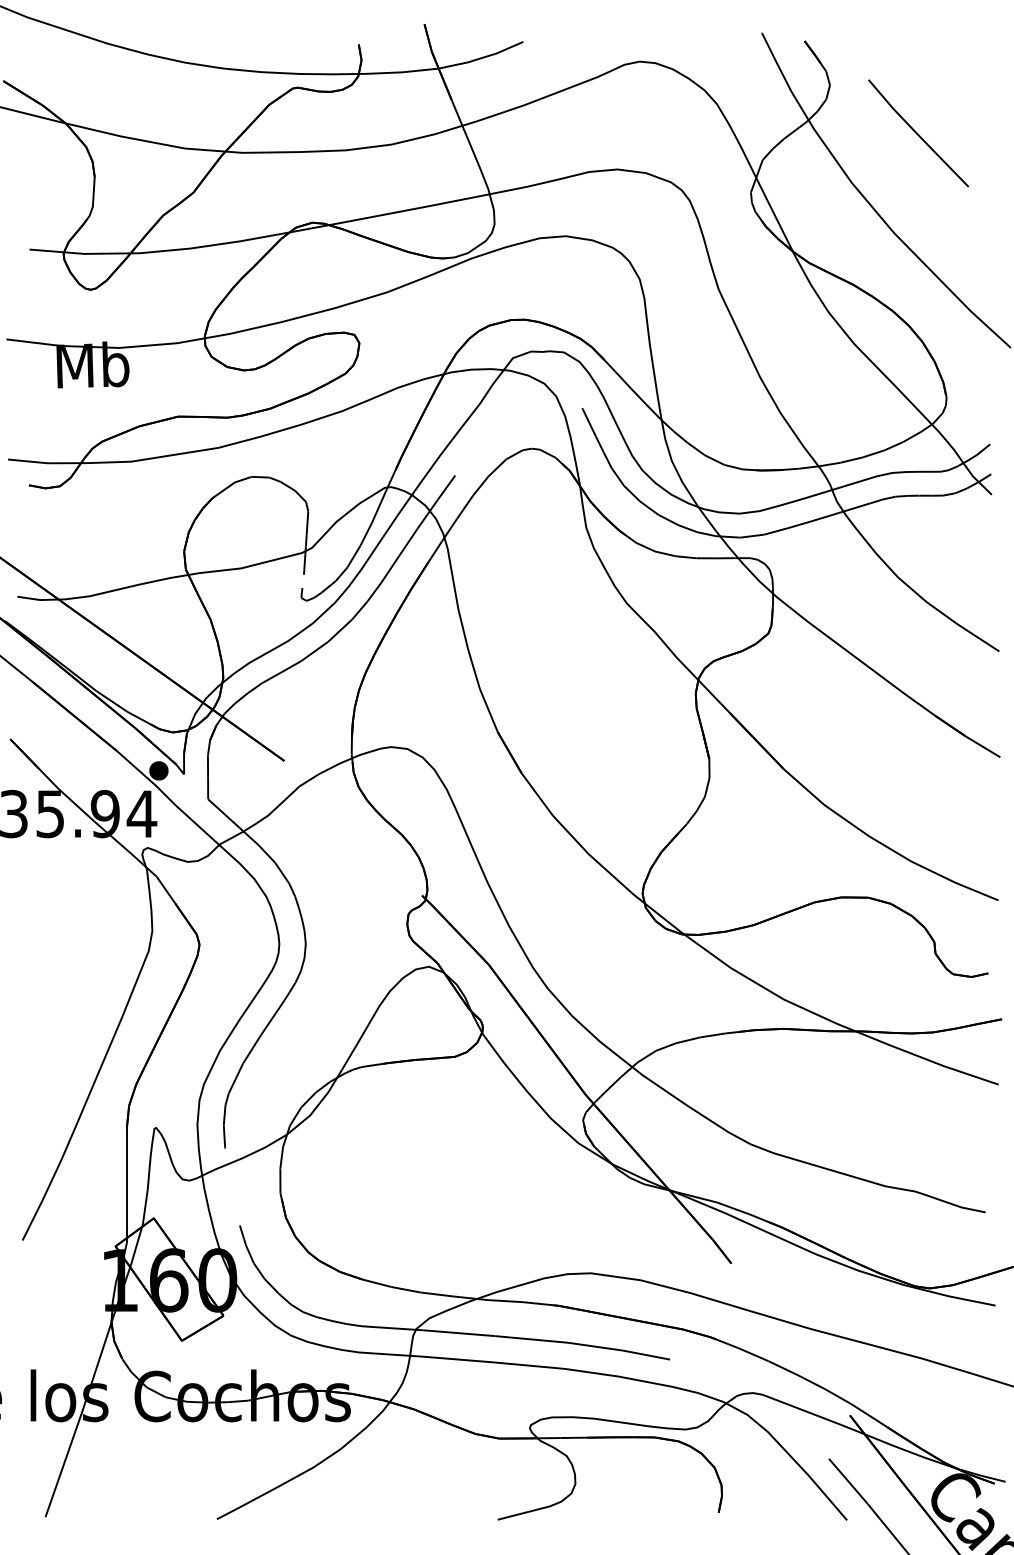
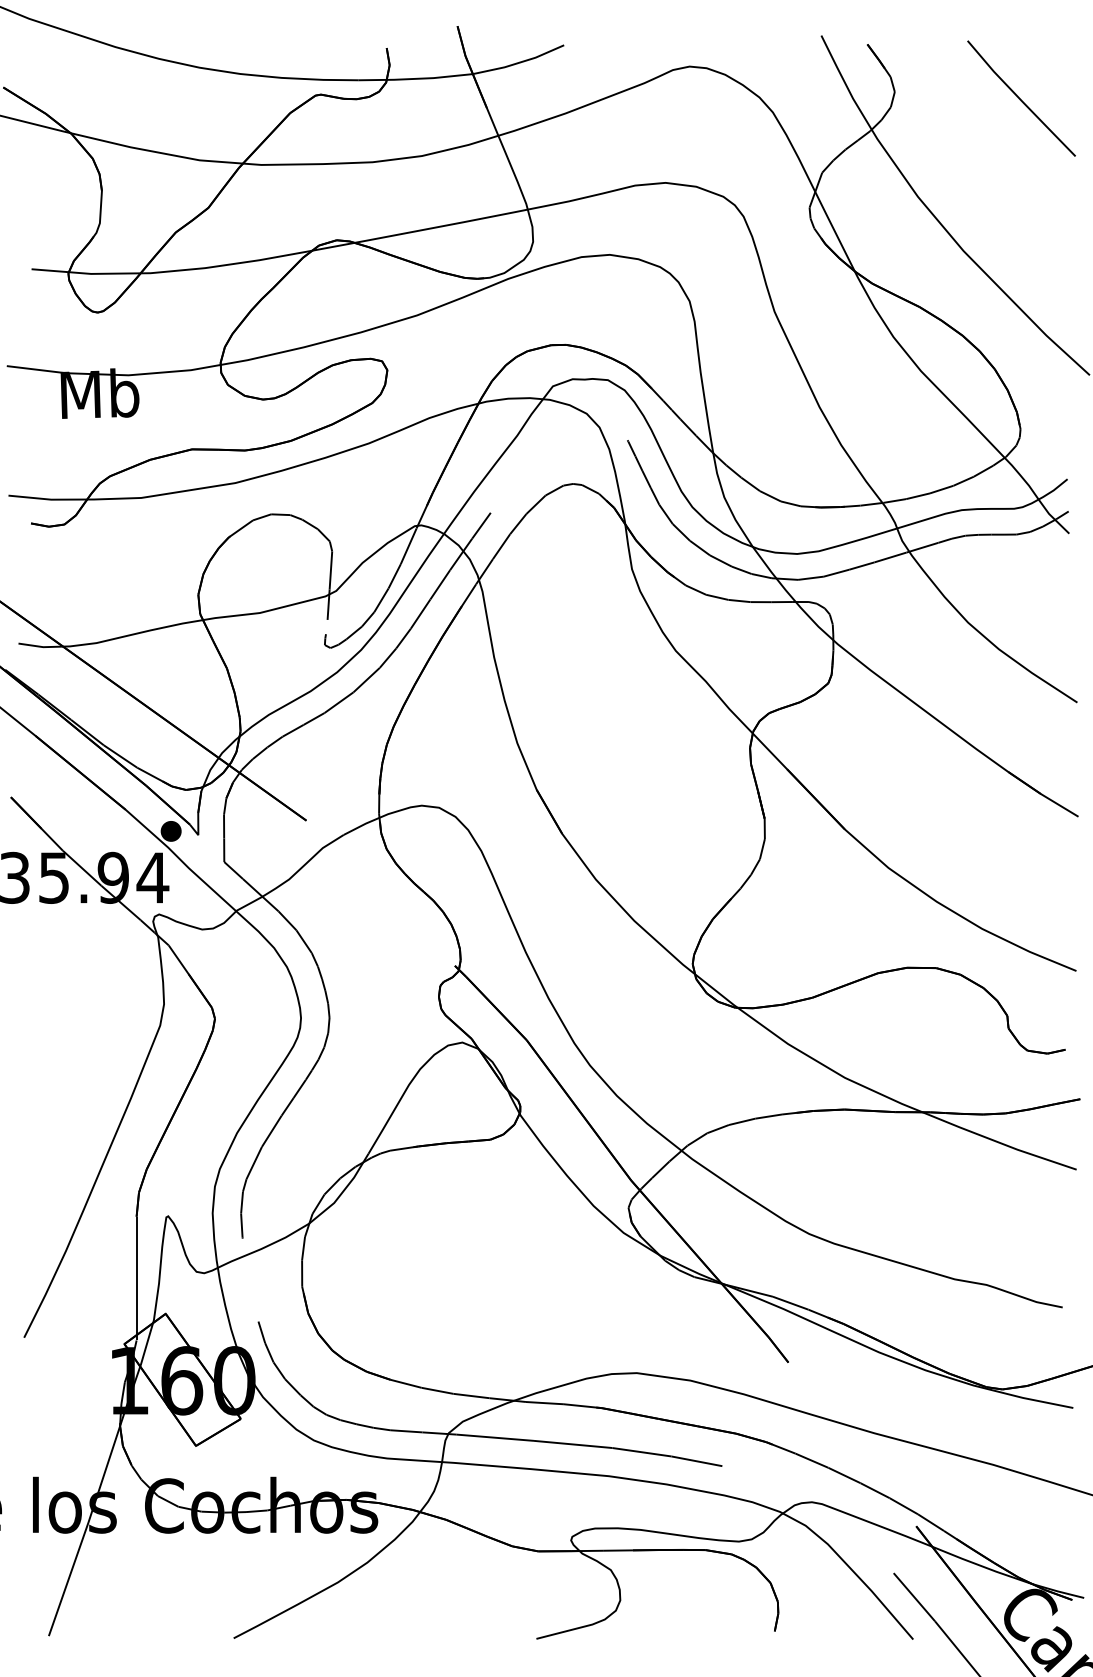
line: (918, 133) -> (1021, 98), moved

